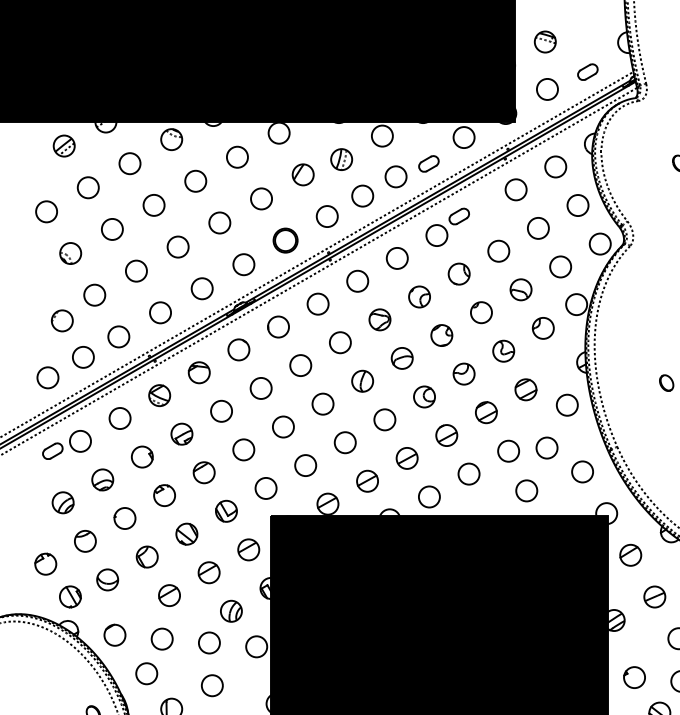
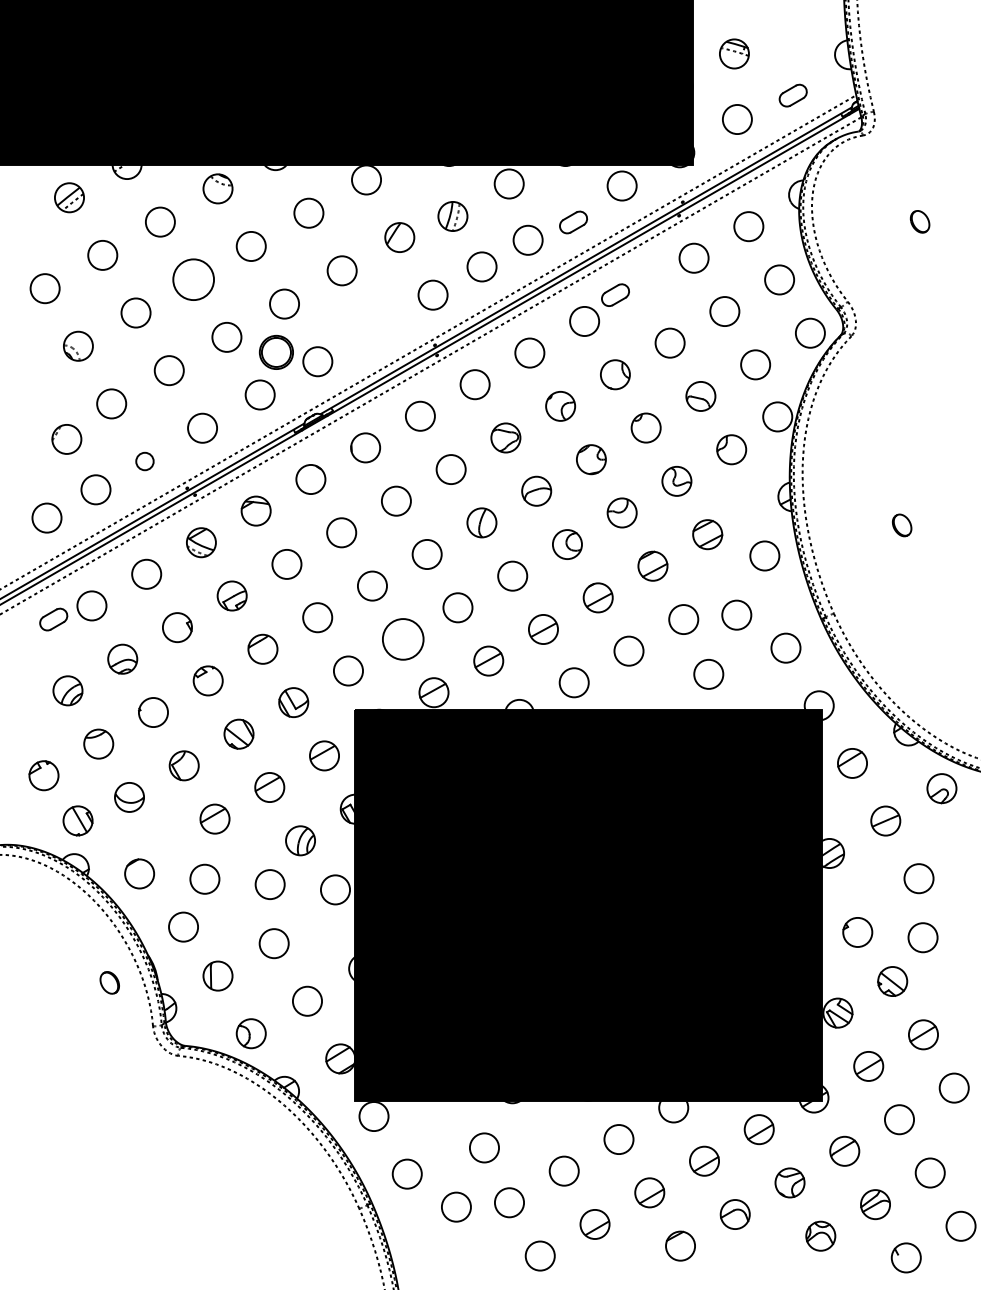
circle: (153, 205) -> (193, 279), size x1.4
part: (284, 239) -> (275, 351), moved
circle: (118, 336) -> (144, 461), size x0.6
circle: (305, 464) -> (402, 638), size x1.4

